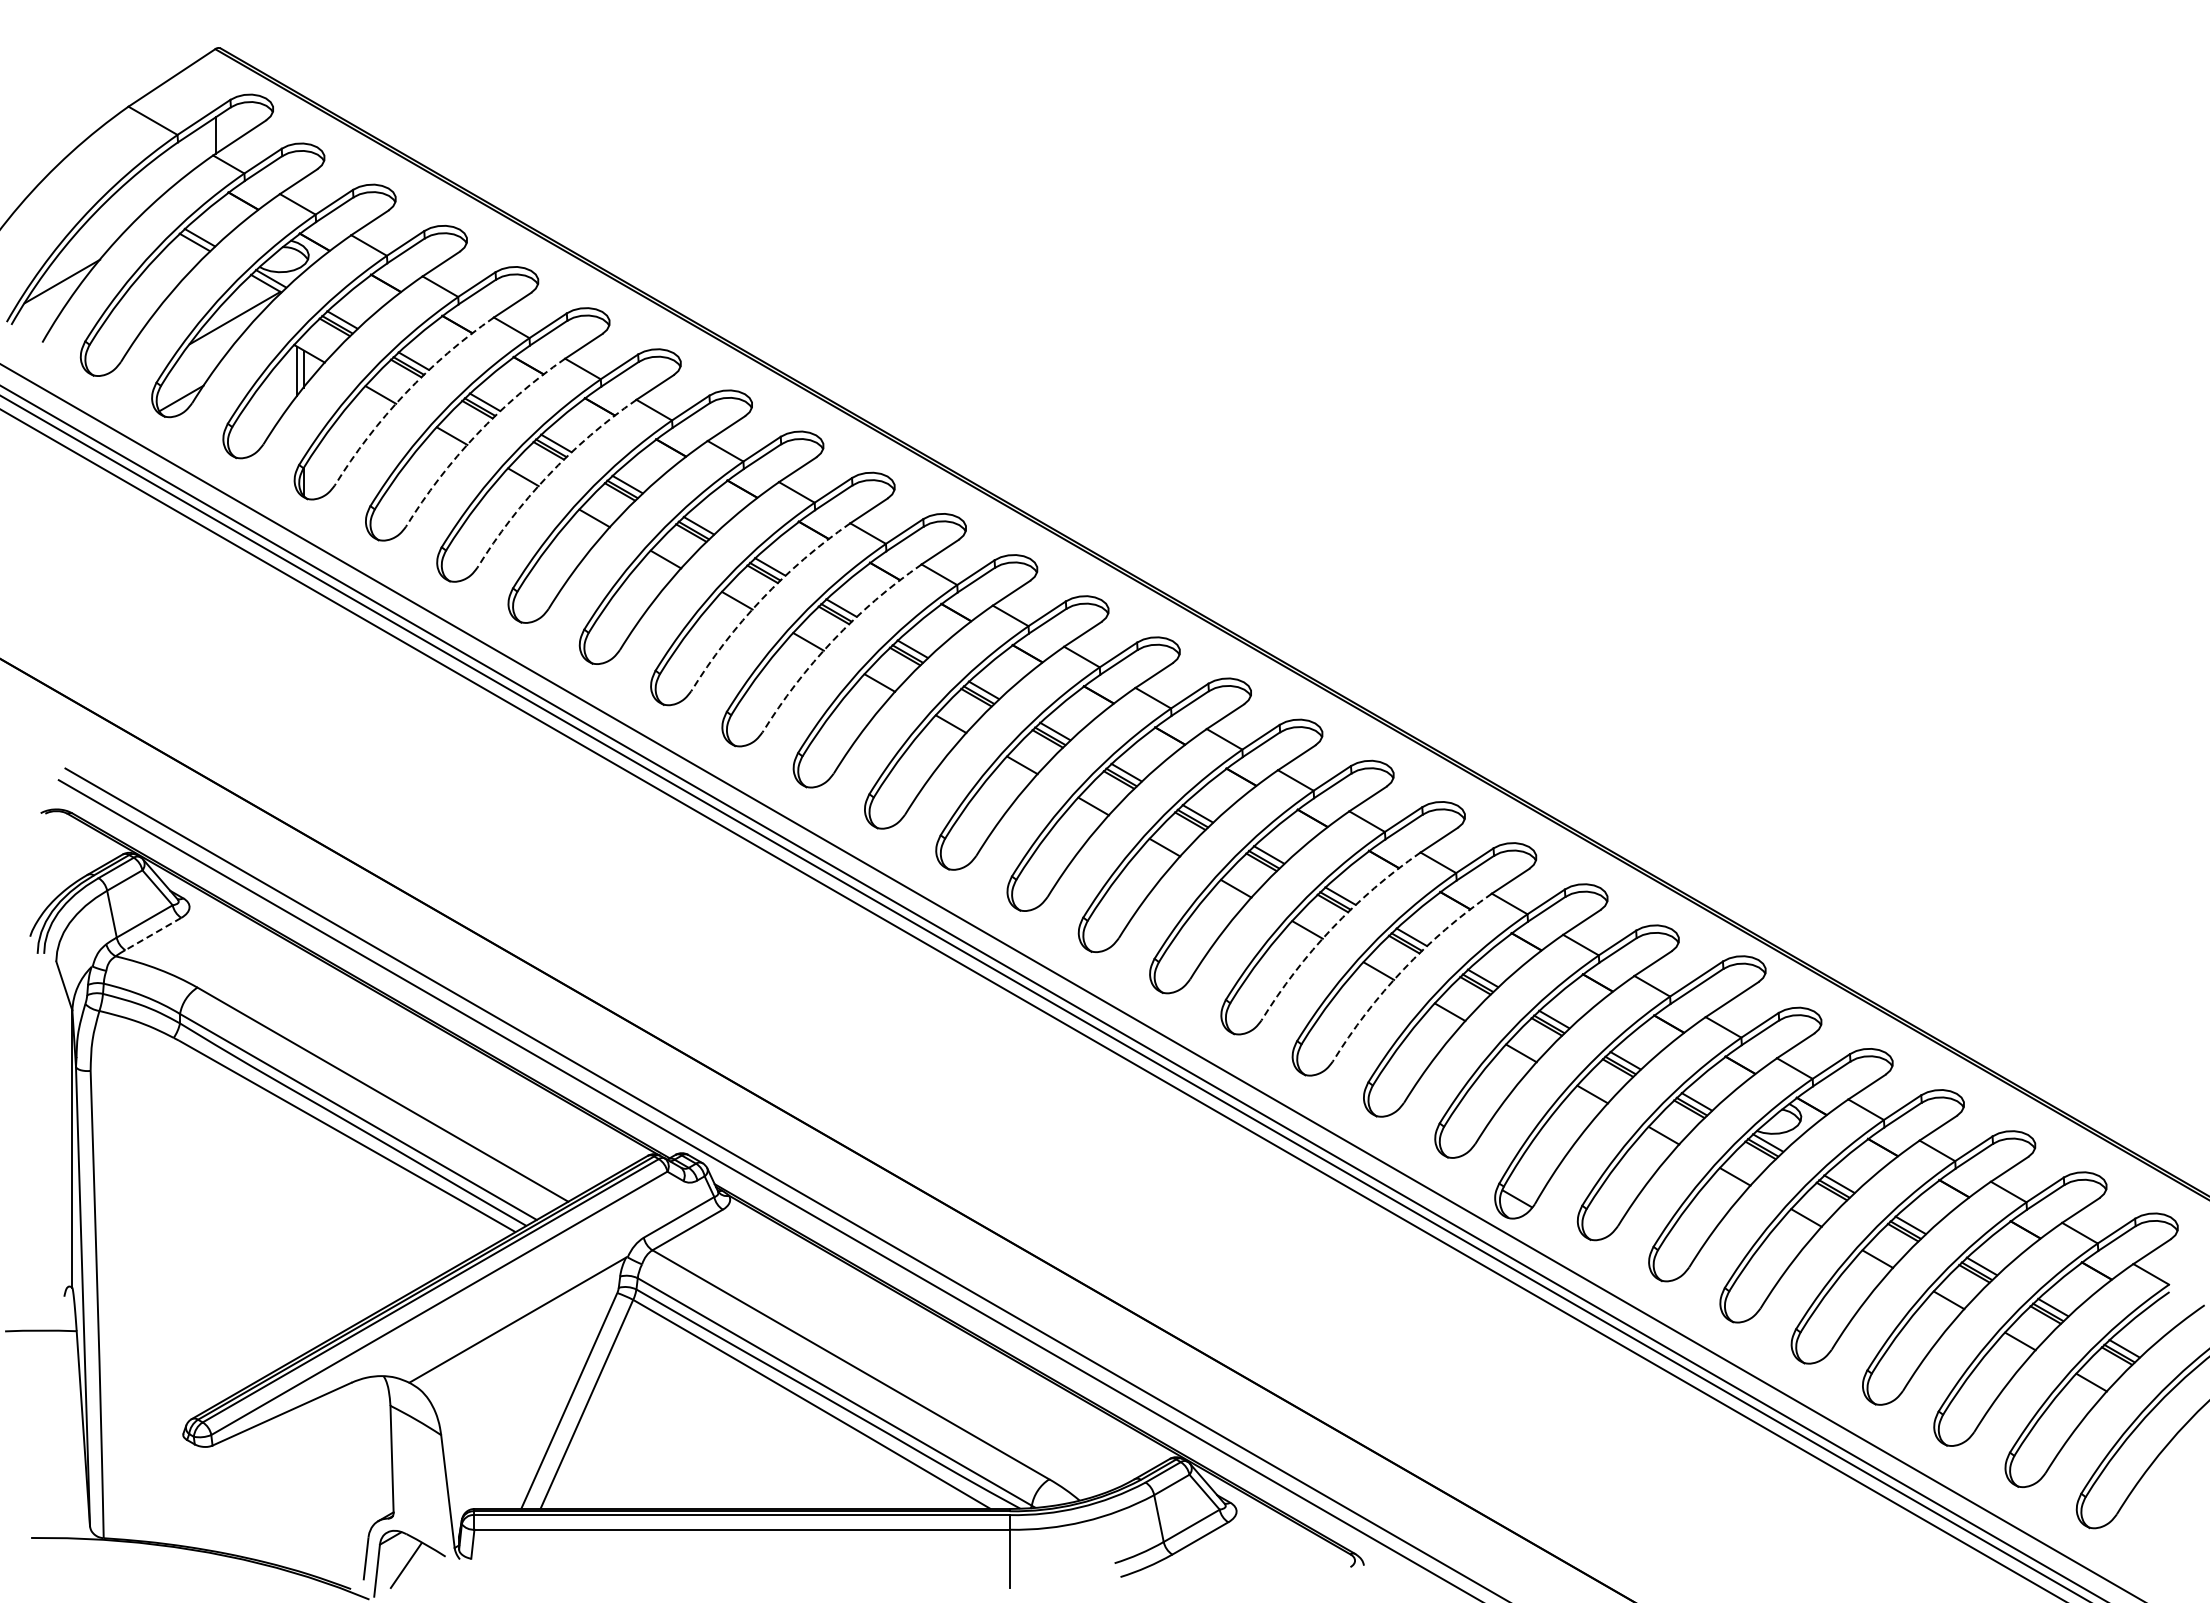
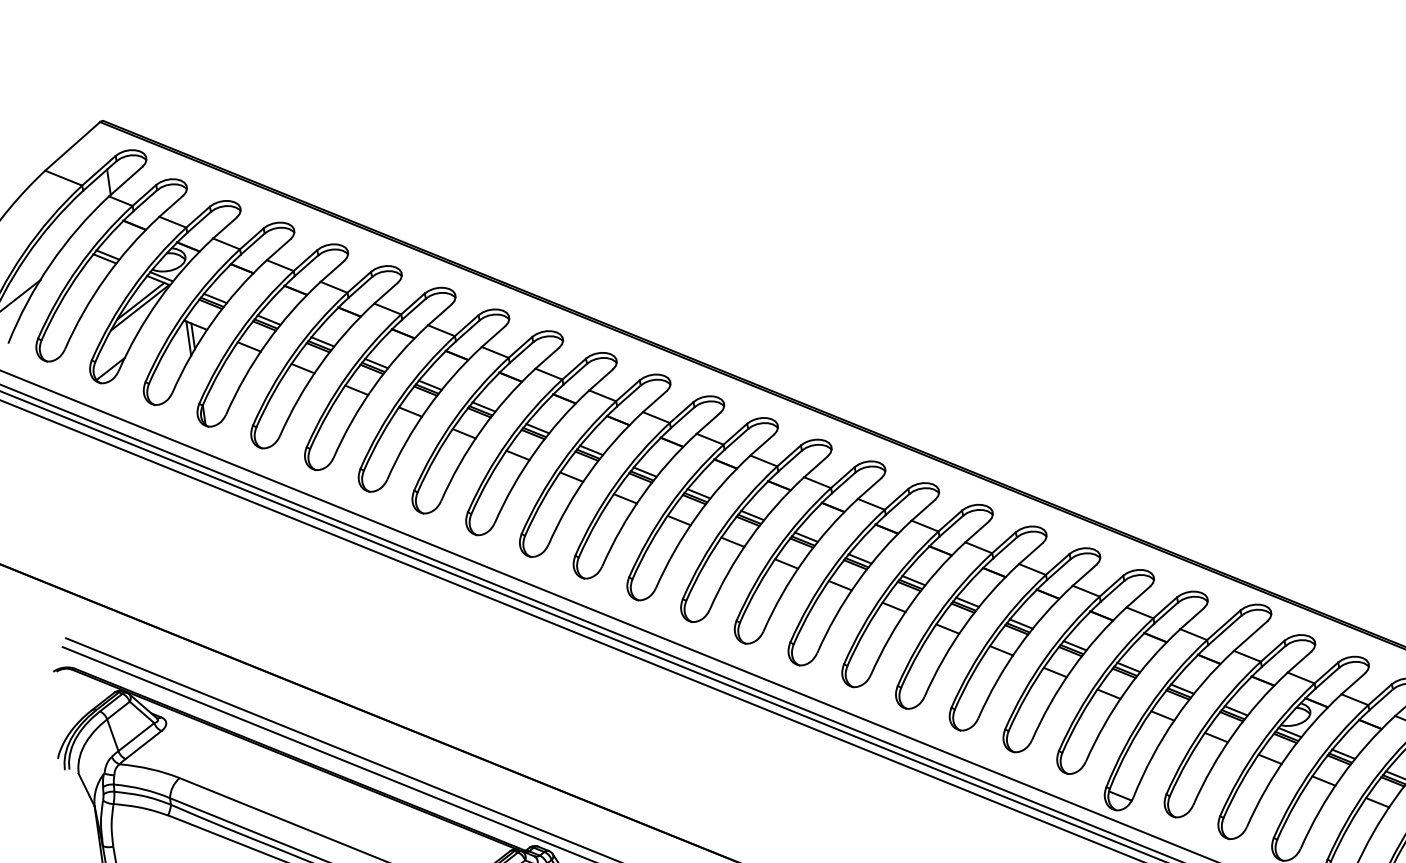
line: (236, 309) -> (140, 301), added
arc: (405, 393) -> (266, 343), dashed -> solid
arc: (476, 434) -> (319, 365), dashed -> solid
arc: (548, 475) -> (374, 386), dashed -> solid
arc: (762, 599) -> (535, 452), dashed -> solid
arc: (833, 640) -> (589, 473), dashed -> solid
arc: (1332, 928) -> (965, 625), dashed -> solid
line: (152, 934) -> (143, 745), dashed -> solid
arc: (1403, 969) -> (1018, 647), dashed -> solid

